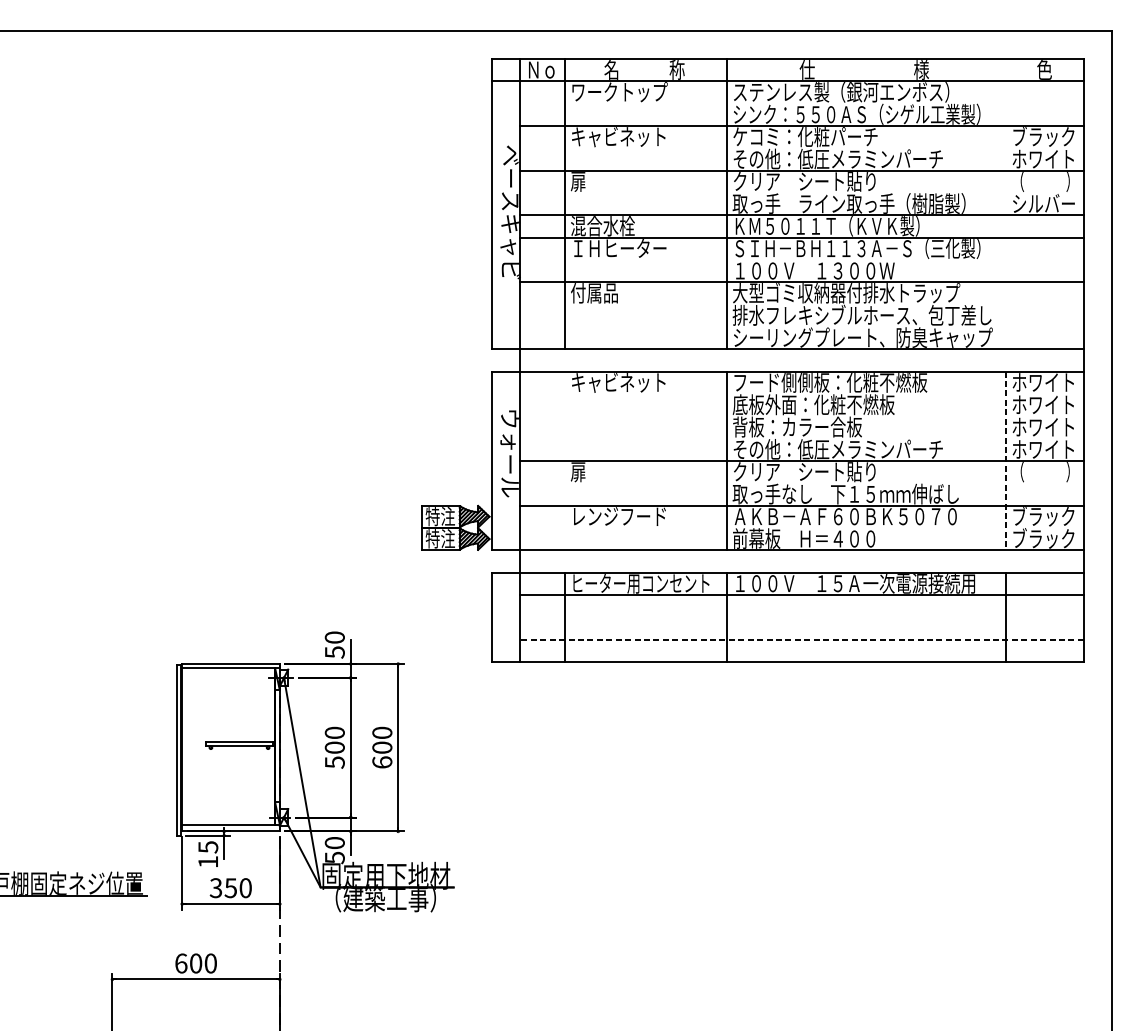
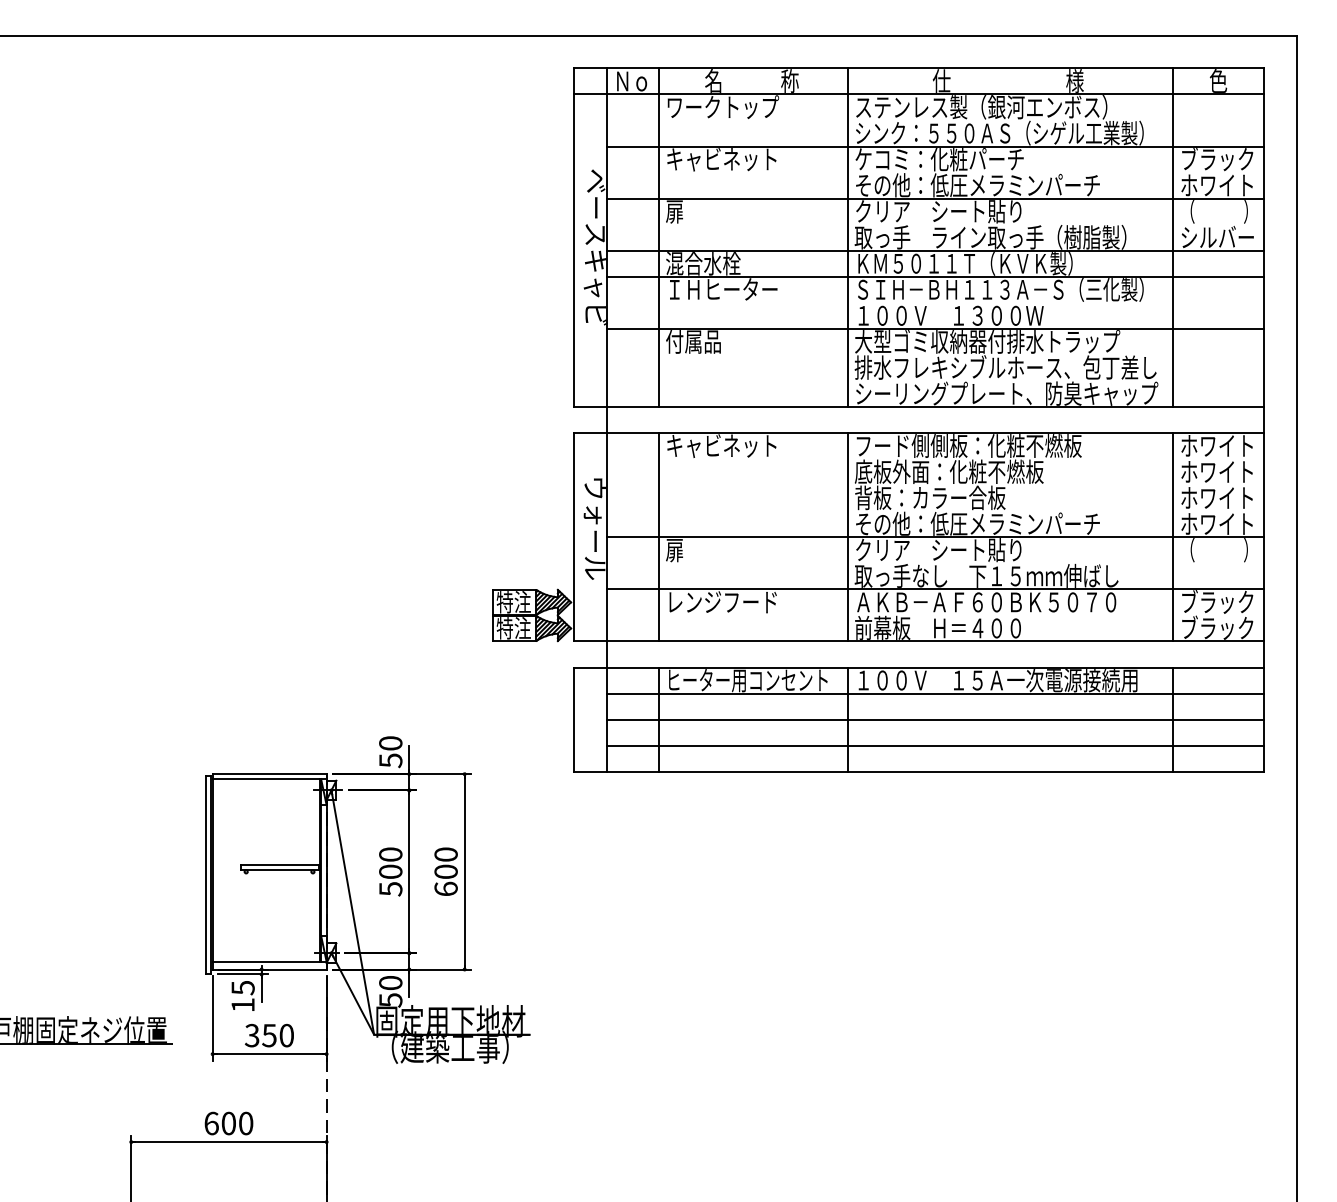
line: (1005, 203) -> (1173, 237), added
line: (564, 461) -> (658, 537), added
line: (1005, 461) -> (1173, 537), dashed -> solid
line: (801, 617) -> (935, 719), added
line: (801, 639) -> (935, 745), dashed -> solid

